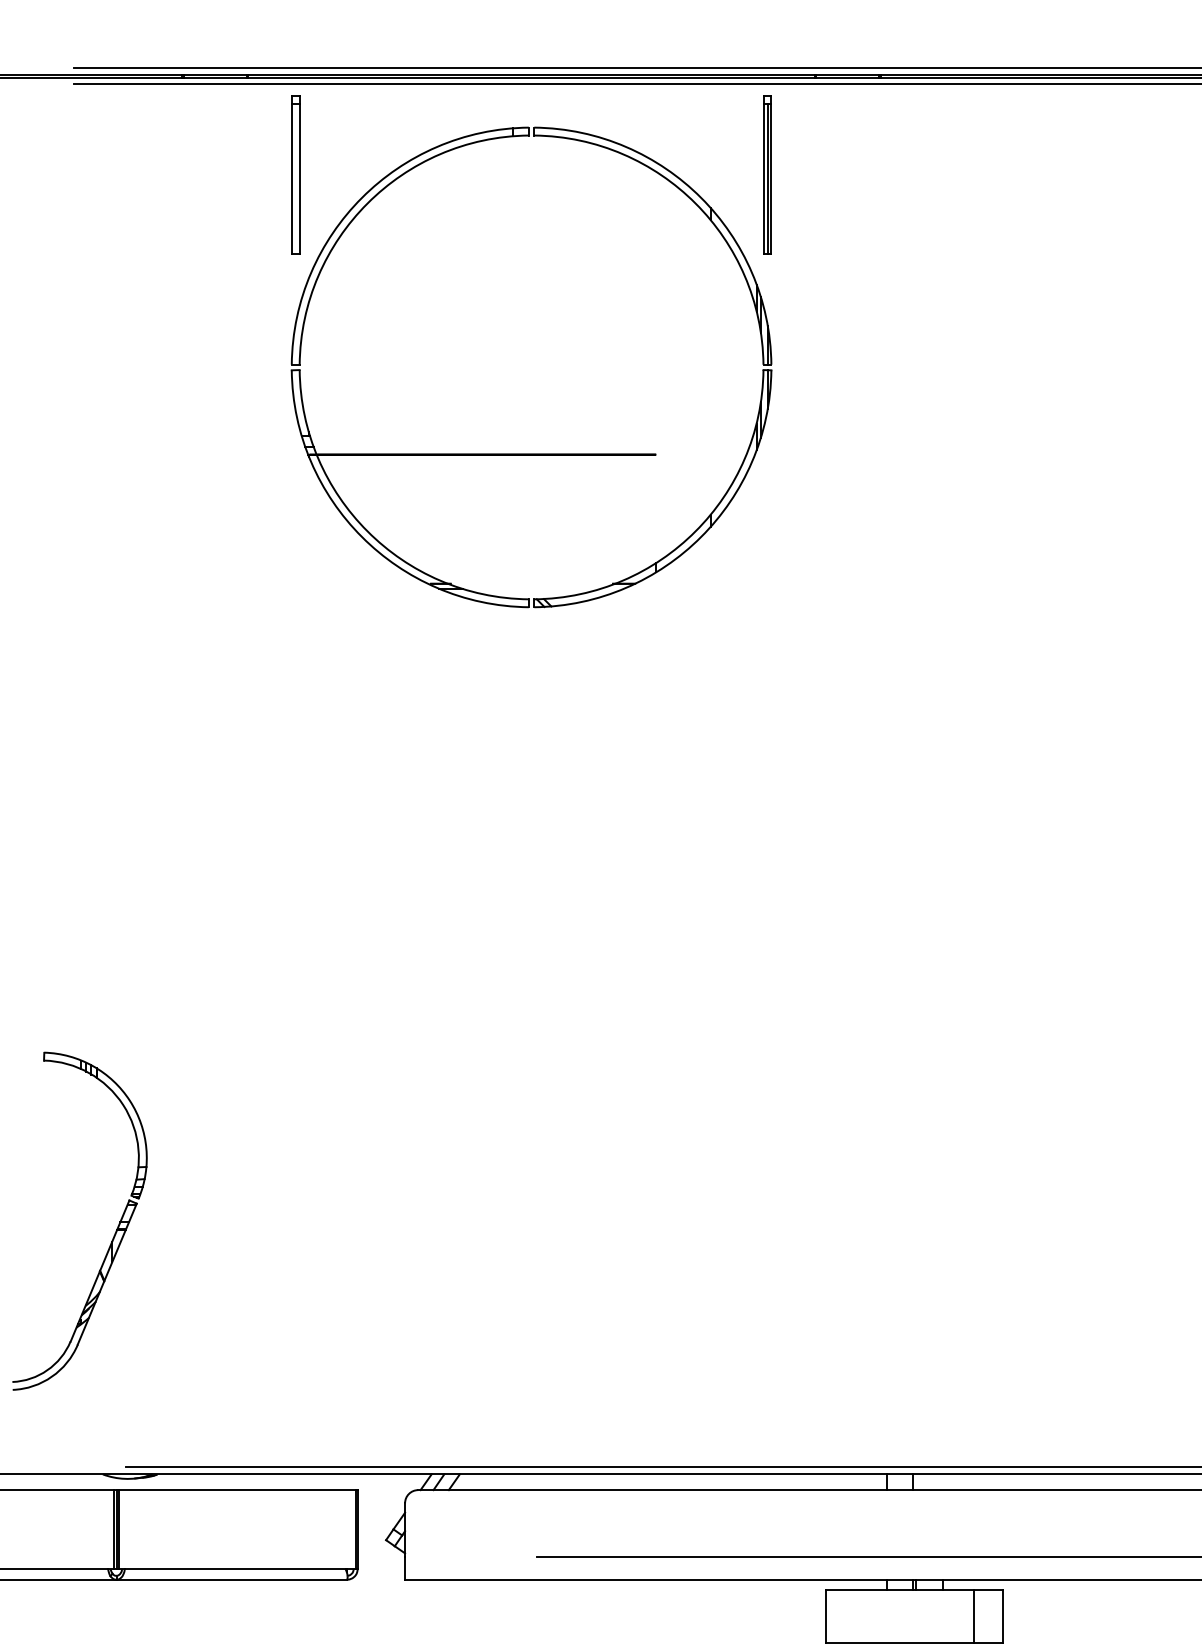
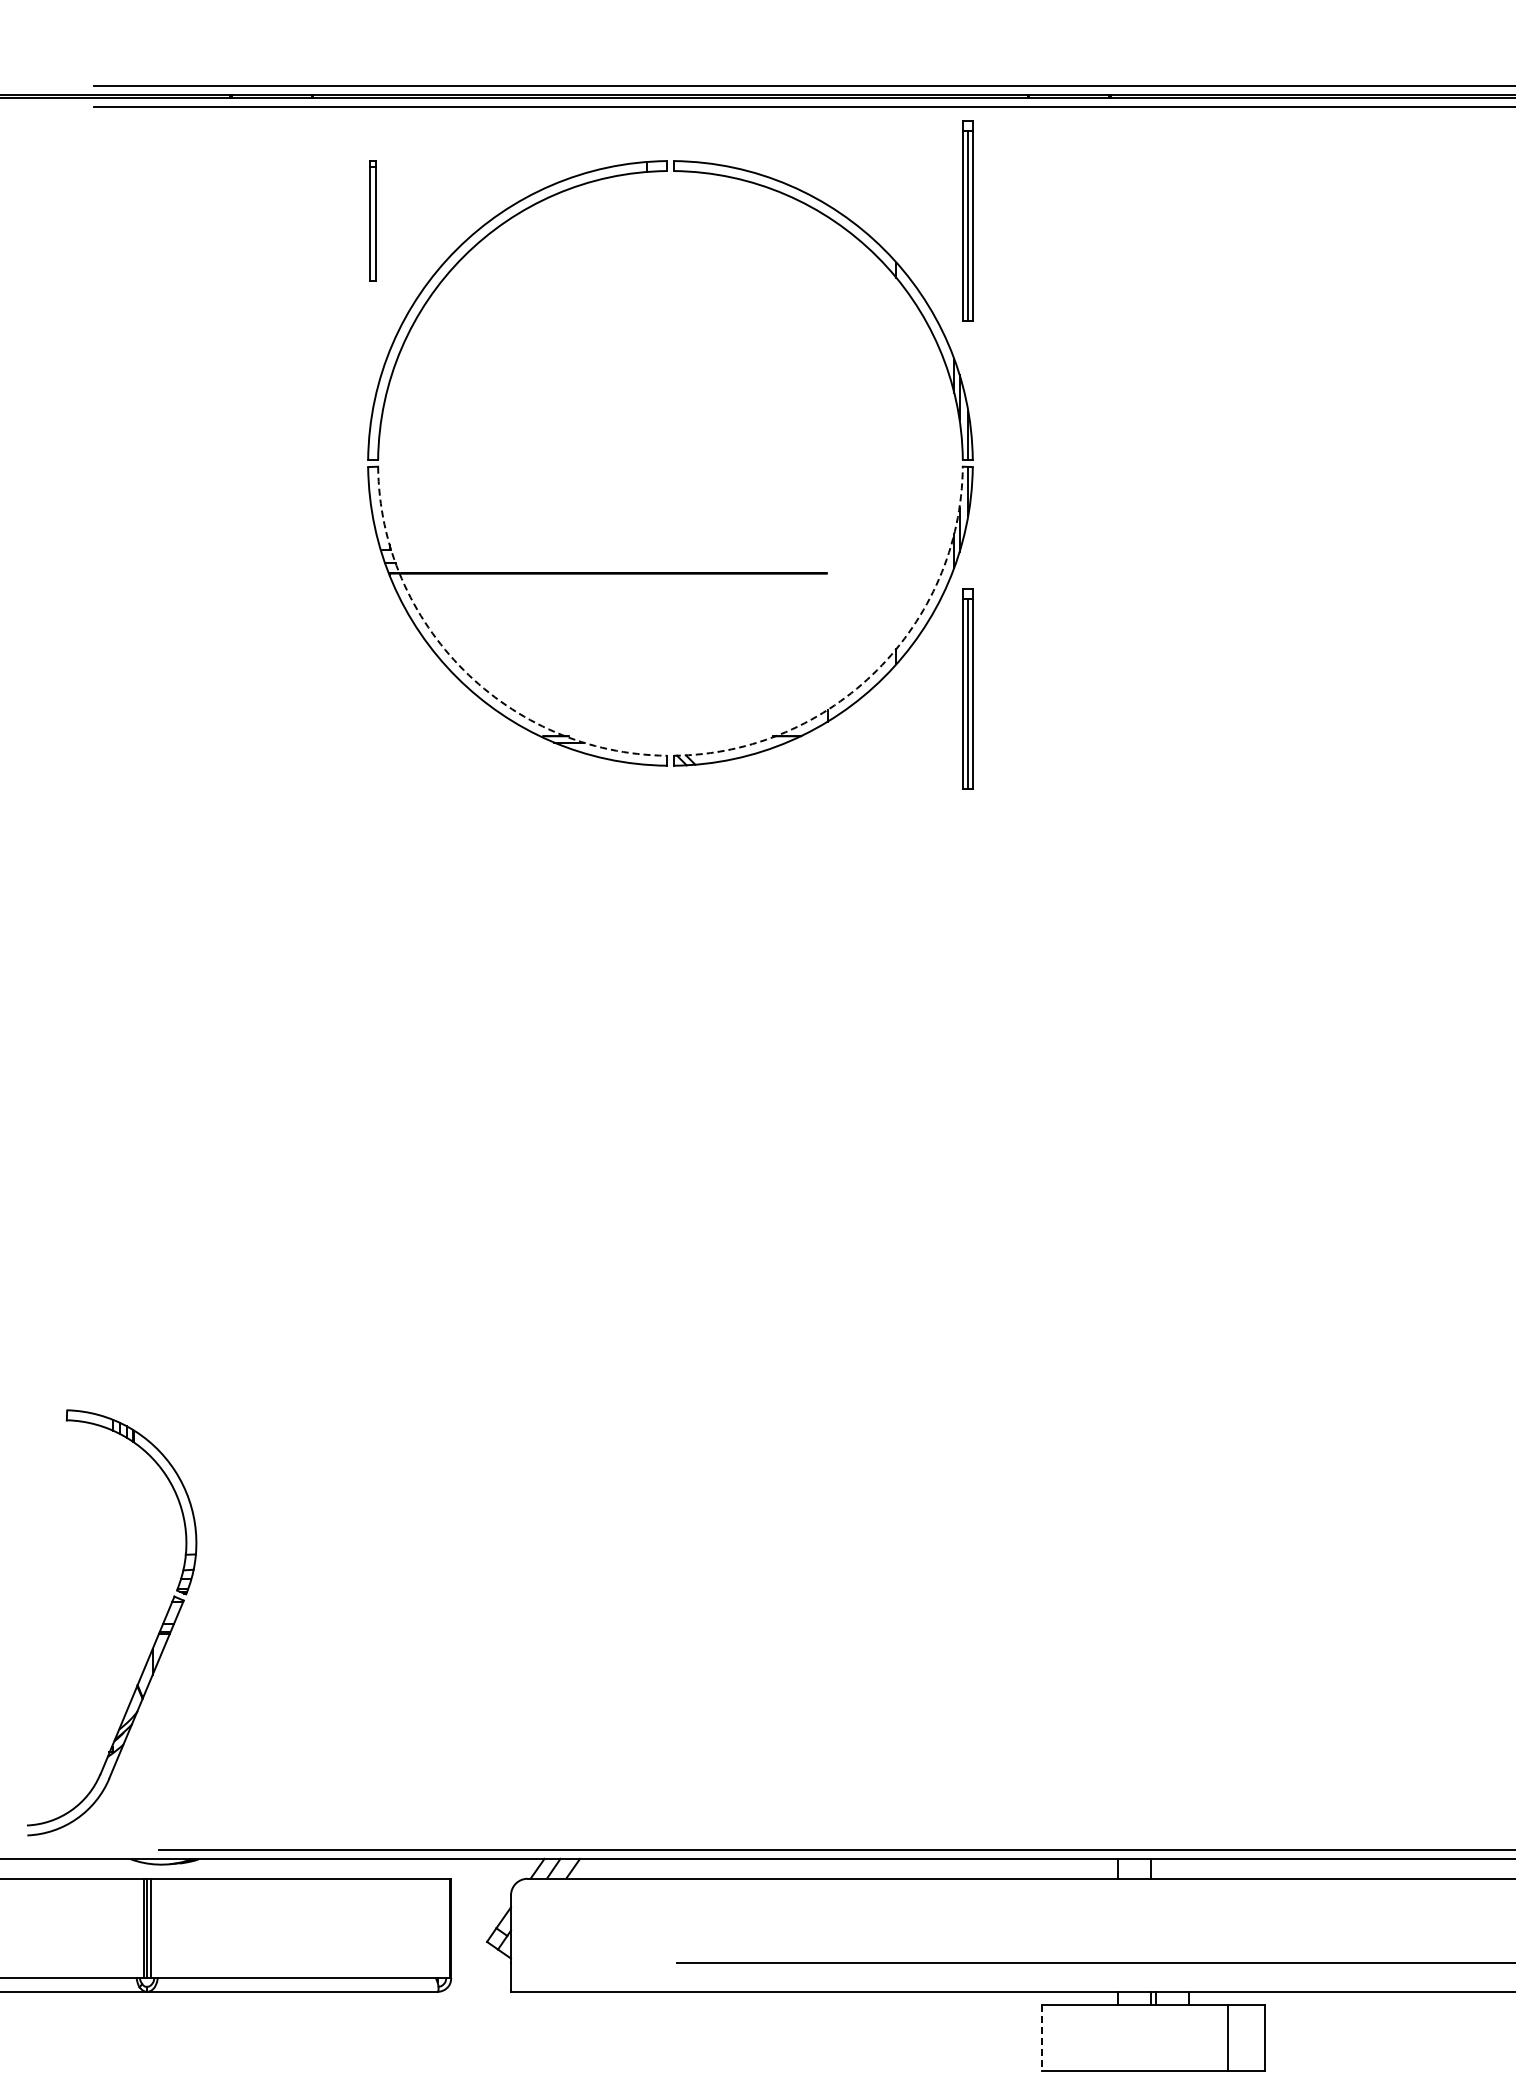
part: (295, 174) -> (372, 220), size x0.6
arc: (367, 531) -> (463, 670), solid -> dashed
arc: (695, 531) -> (877, 670), solid -> dashed
part: (767, 545) -> (967, 688), added
part: (113, 1236) -> (154, 1641), moved
line: (825, 1616) -> (1041, 2038), solid -> dashed

